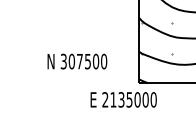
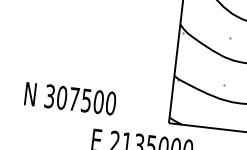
text: (77, 61) -> (70, 98), moved

